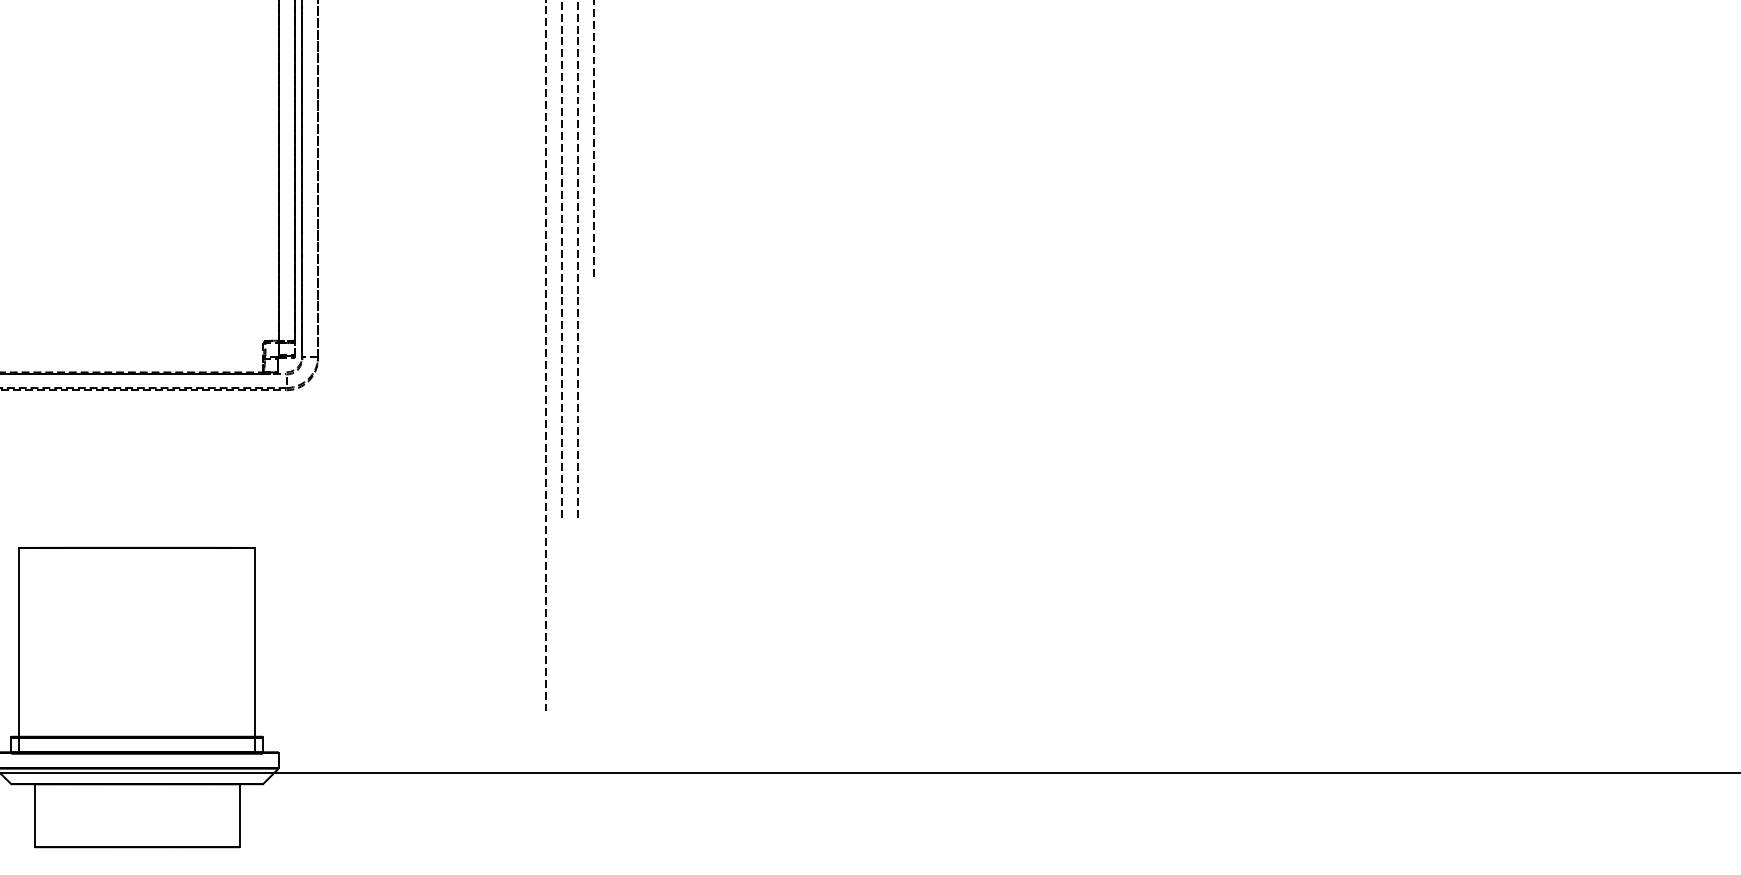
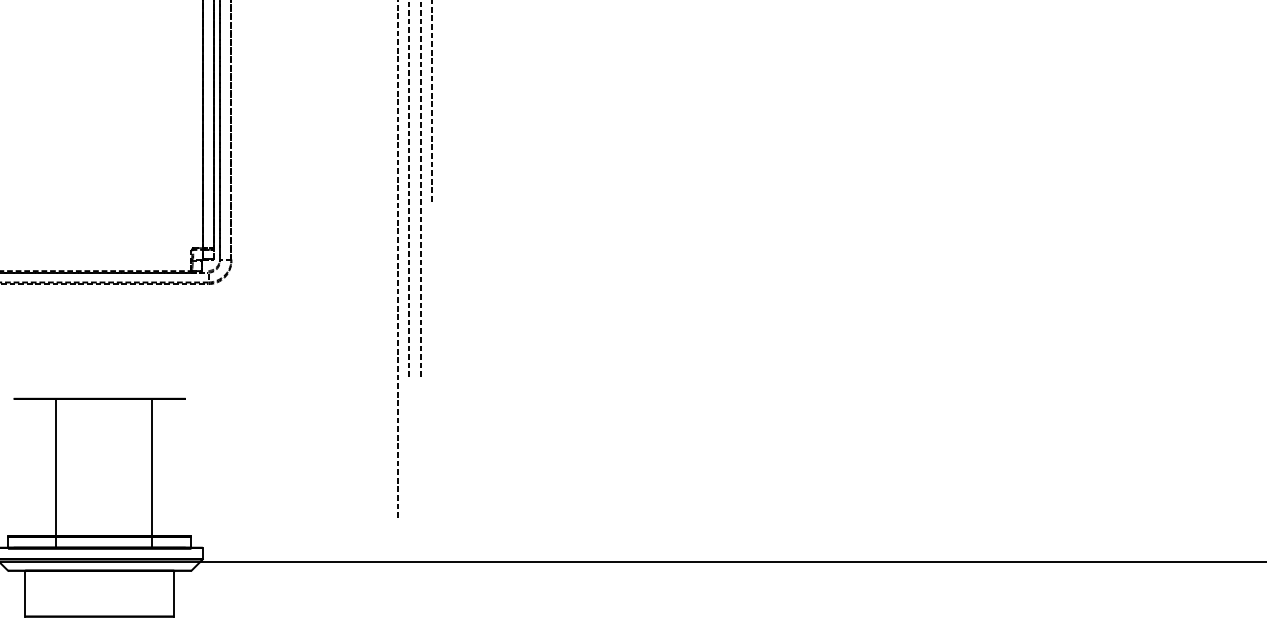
line: (18, 649) -> (55, 472), moved
line: (254, 649) -> (151, 472), moved

